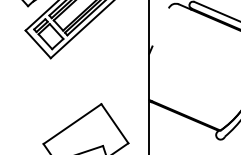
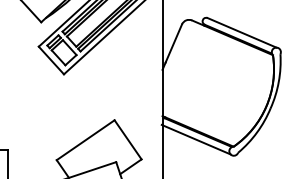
line: (160, 27) -> (173, 43), added
line: (182, 123) -> (195, 139), added

